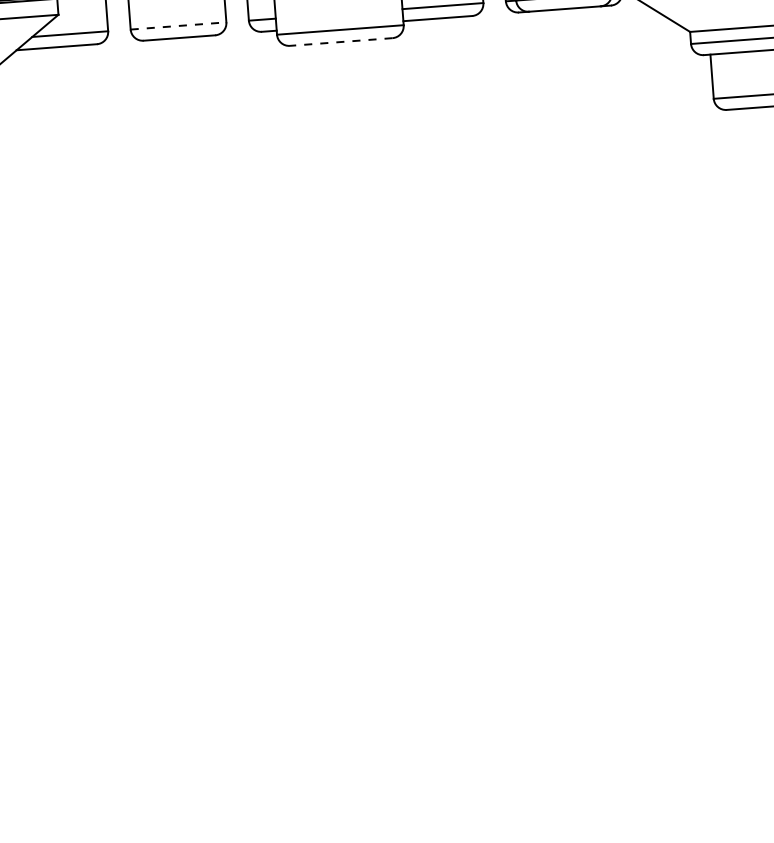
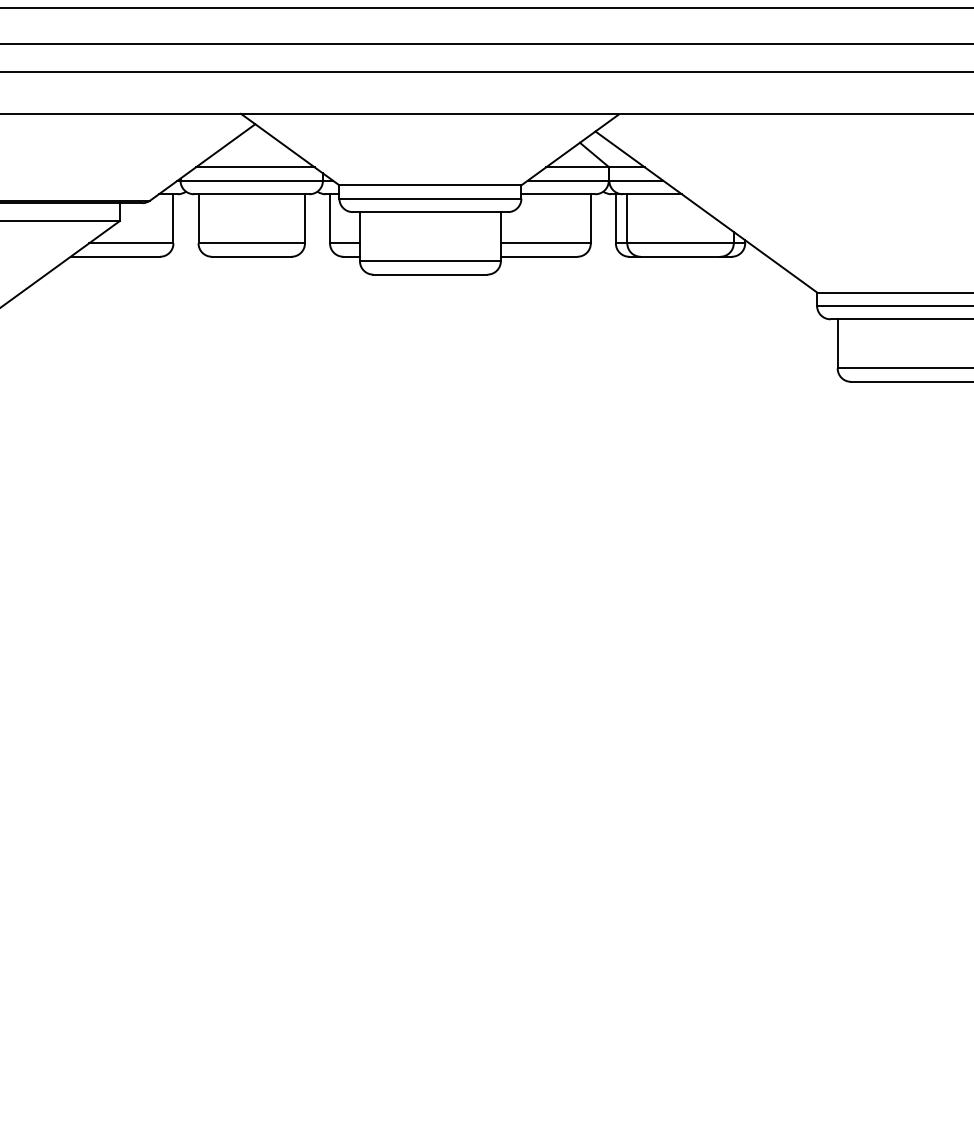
line: (179, 26) -> (252, 243), dashed -> solid
line: (340, 41) -> (429, 274), dashed -> solid

